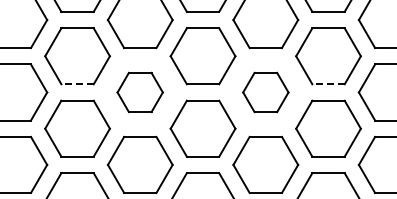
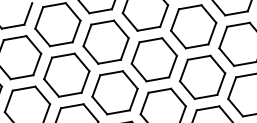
line: (77, 84) -> (22, 77), dashed -> solid
line: (328, 84) -> (197, 46), dashed -> solid
part: (139, 92) -> (66, 75), size x1.43
part: (265, 92) -> (154, 59), size x1.43

